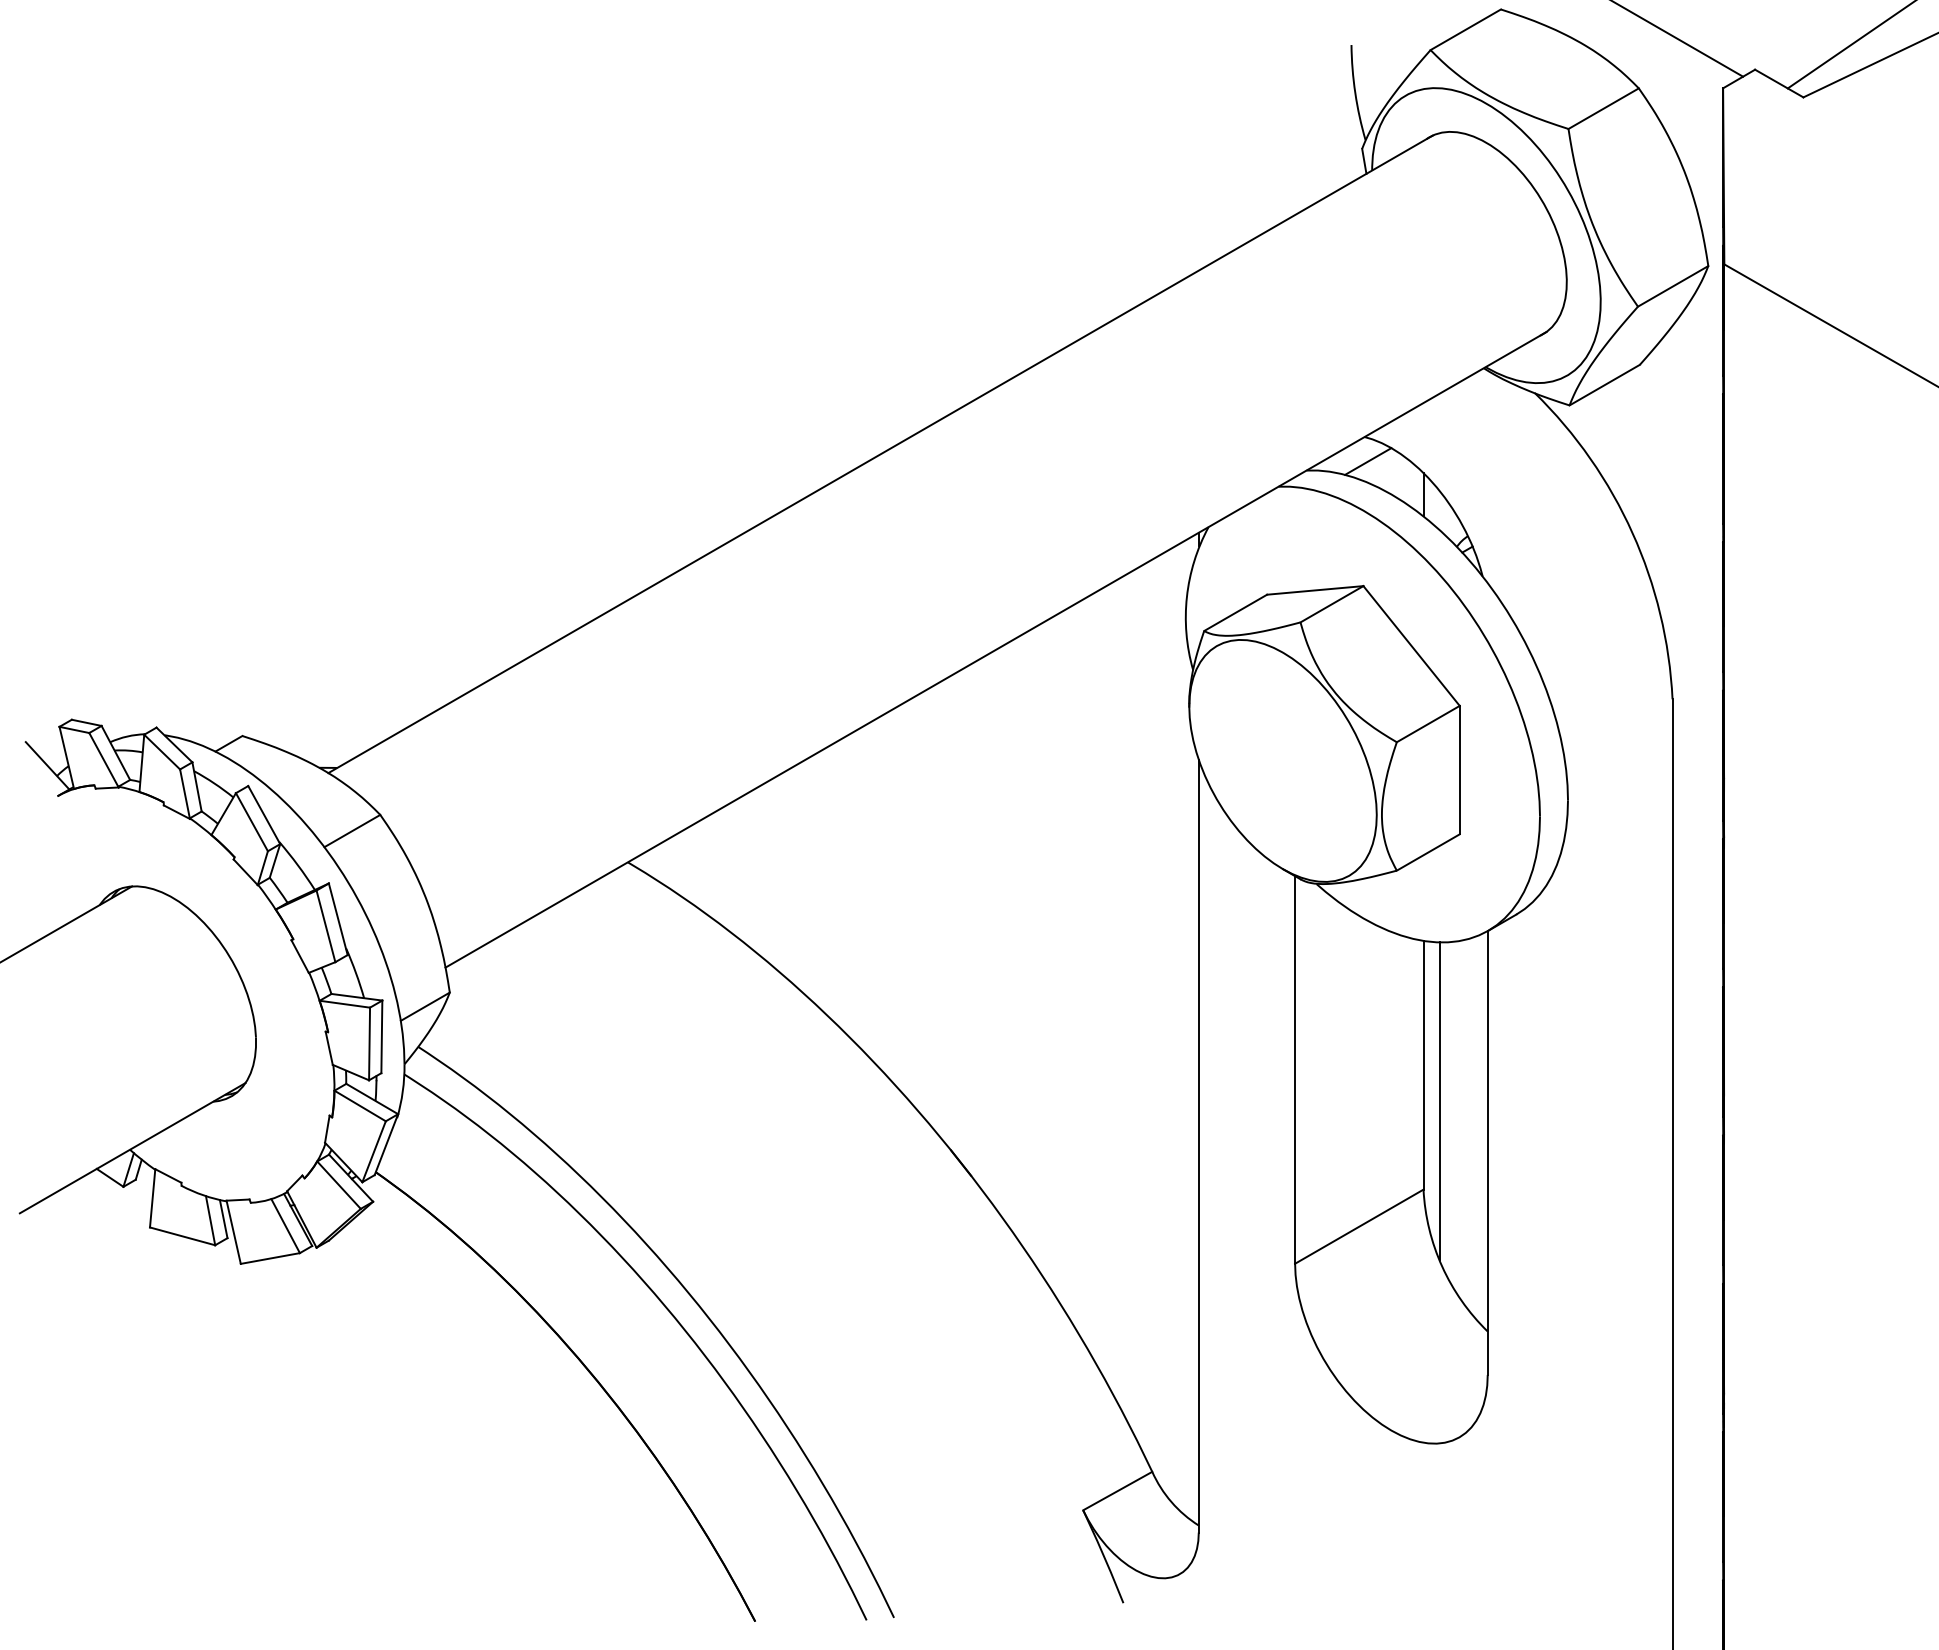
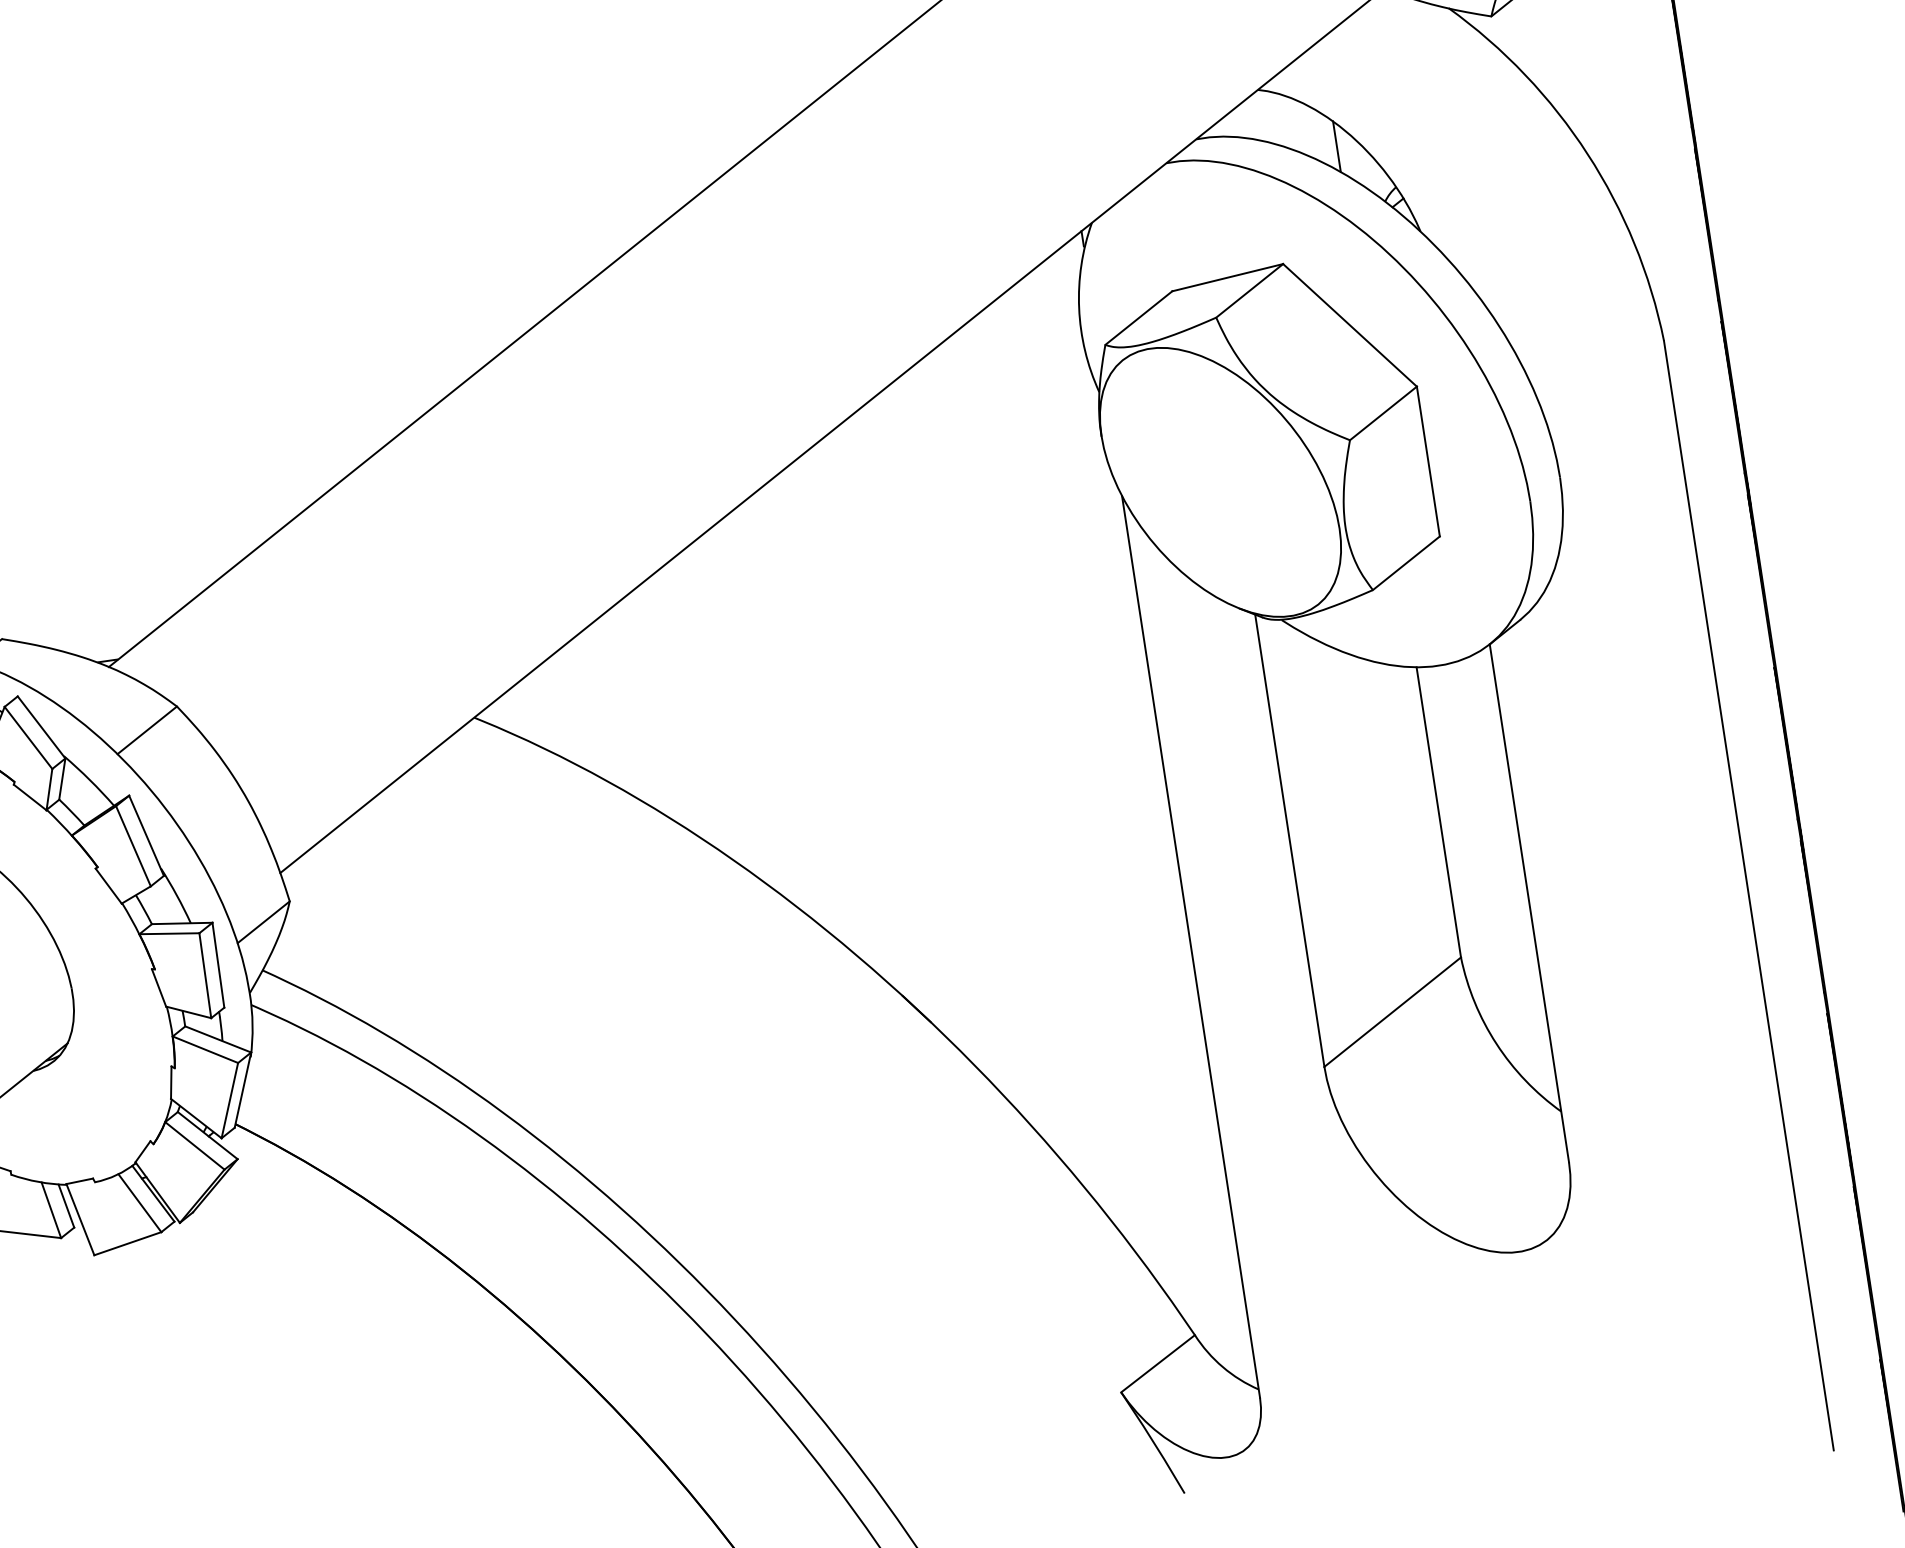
line: (1368, 461) -> (1266, 117), removed
line: (1439, 1101) -> (1463, 851), removed

